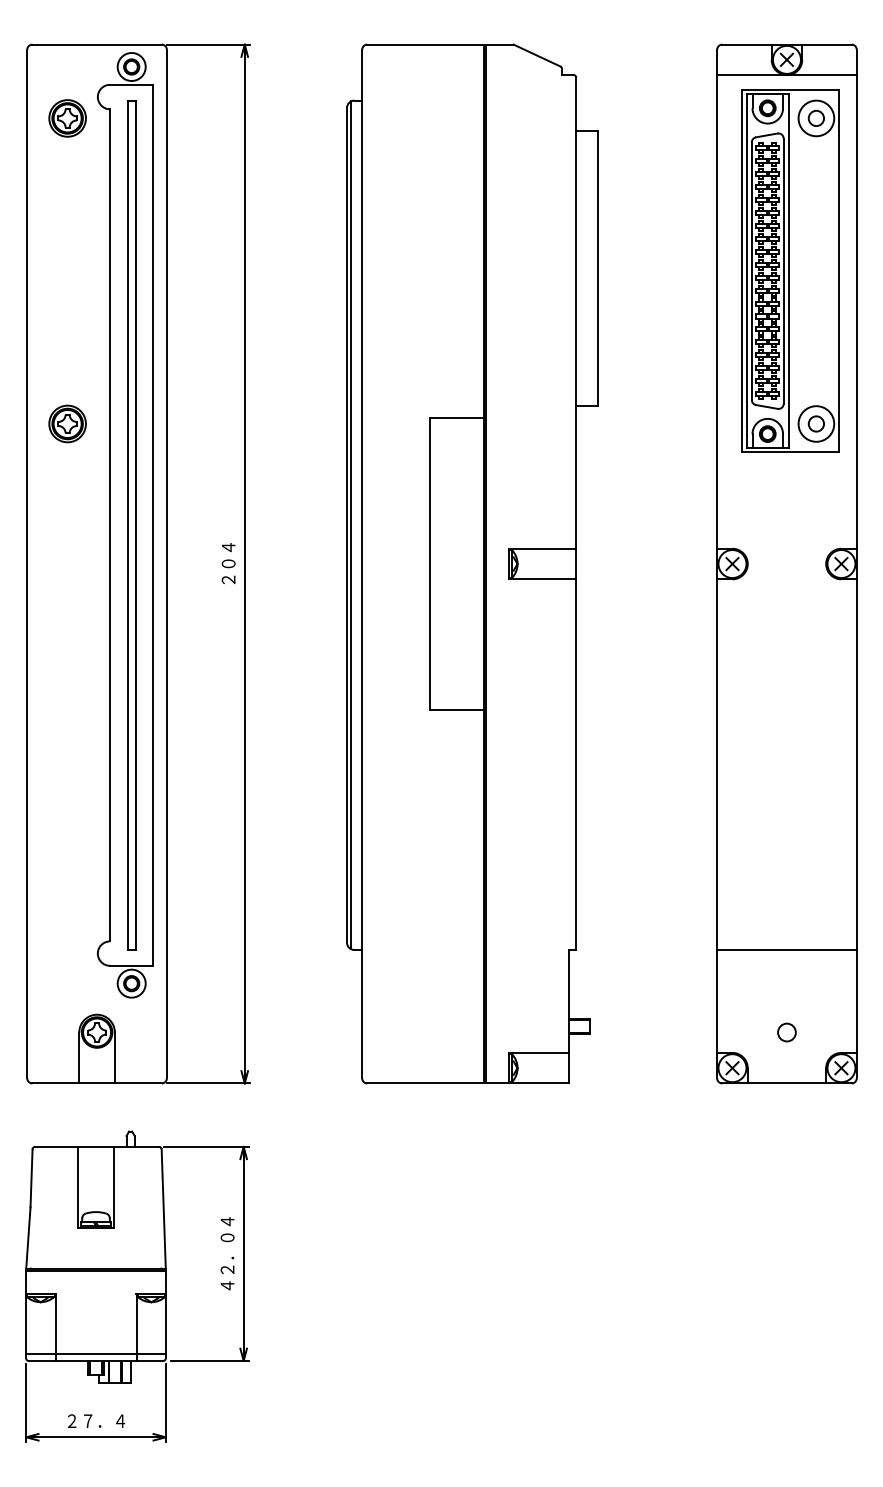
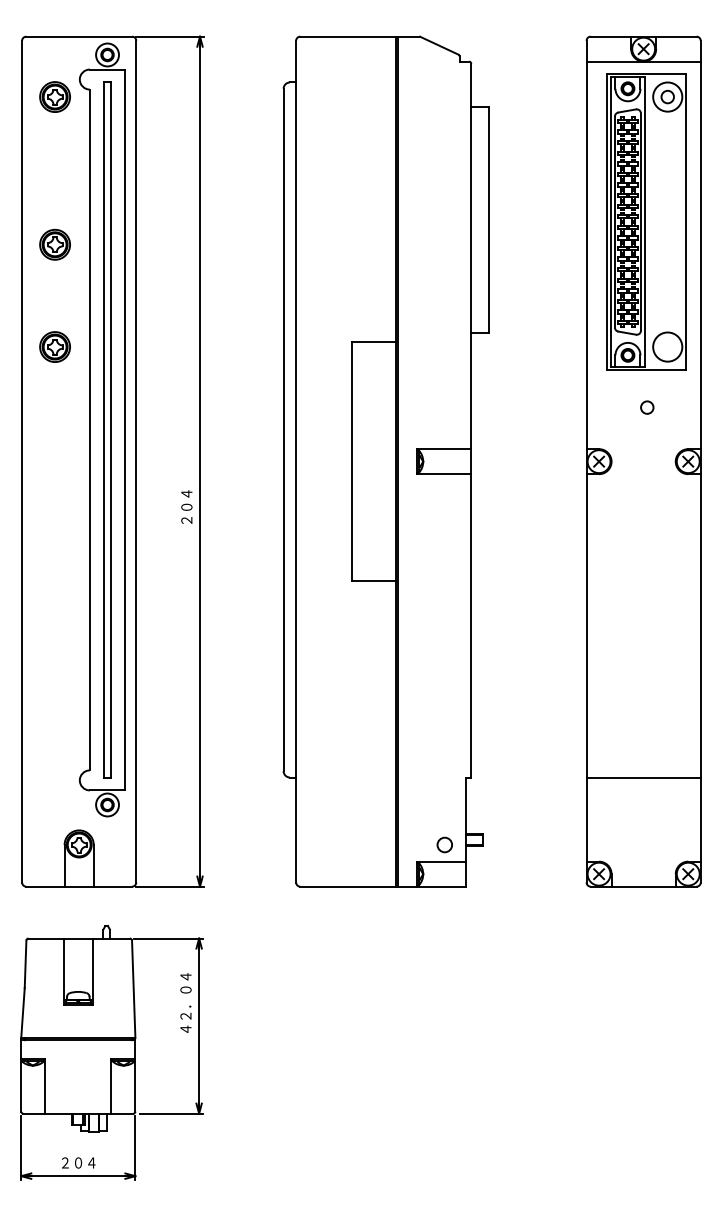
part: (67, 298) -> (54, 244), added
circle: (815, 423) -> (646, 407), moved
line: (351, 525) -> (287, 430), removed
text: (228, 563) -> (186, 507), moved
circle: (786, 1032) -> (444, 844), moved
text: (227, 1253) -> (185, 1002), moved
line: (95, 1354) -> (77, 1108), removed
text: (96, 1421) -> (78, 1163), ２７．４ -> ２０４

